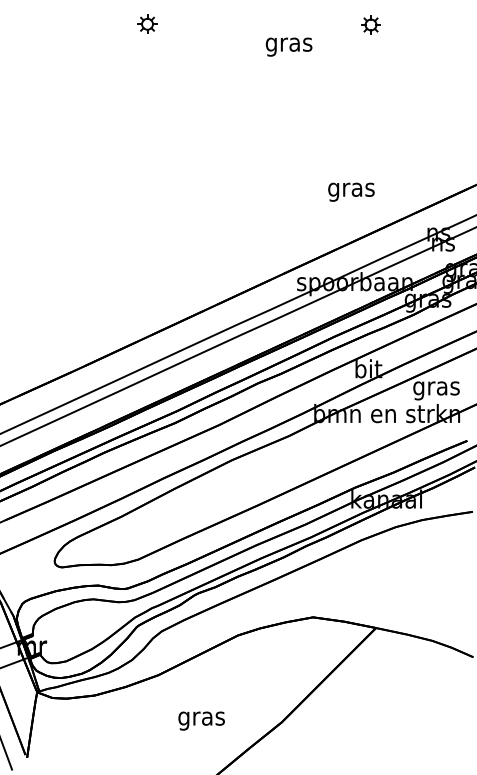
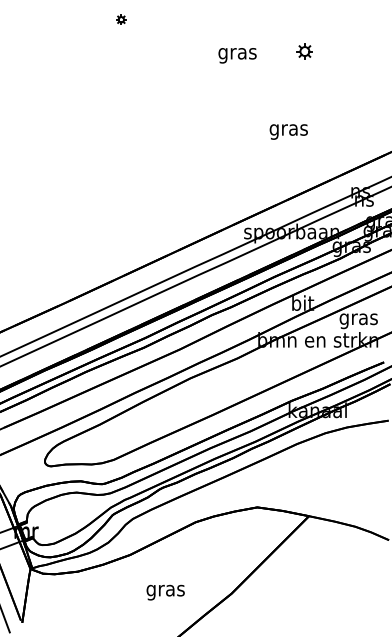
part: (147, 23) -> (121, 19), size x0.6
part: (370, 24) -> (304, 51), moved
text: (288, 46) -> (237, 55), moved
text: (351, 191) -> (288, 131), moved

